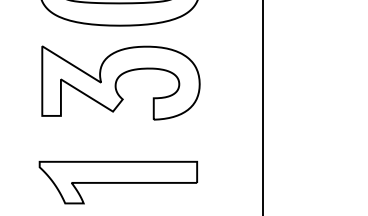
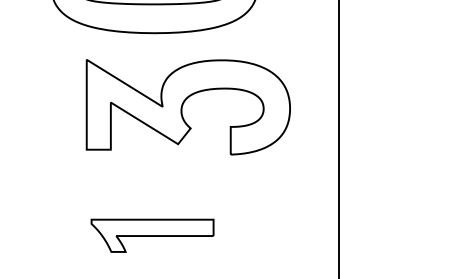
part: (120, 82) -> (187, 106), moved
part: (117, 182) -> (151, 235), size x0.6

